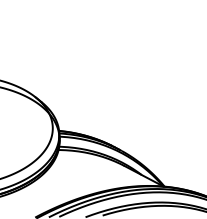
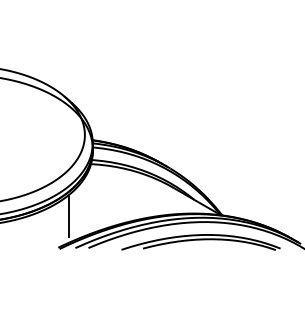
line: (42, 191) -> (68, 215), added

